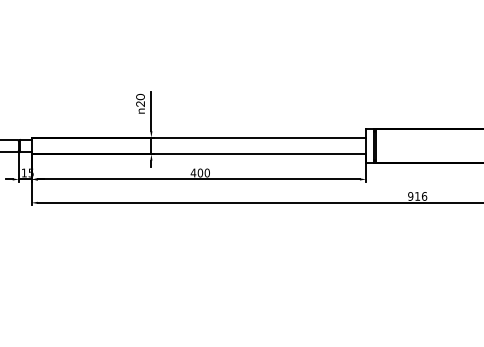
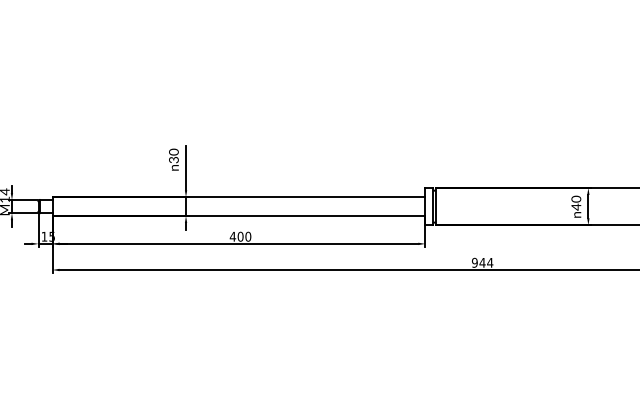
text: (141, 103) -> (175, 159), 20 -> 30
text: (421, 196) -> (486, 262), 916 -> 944

